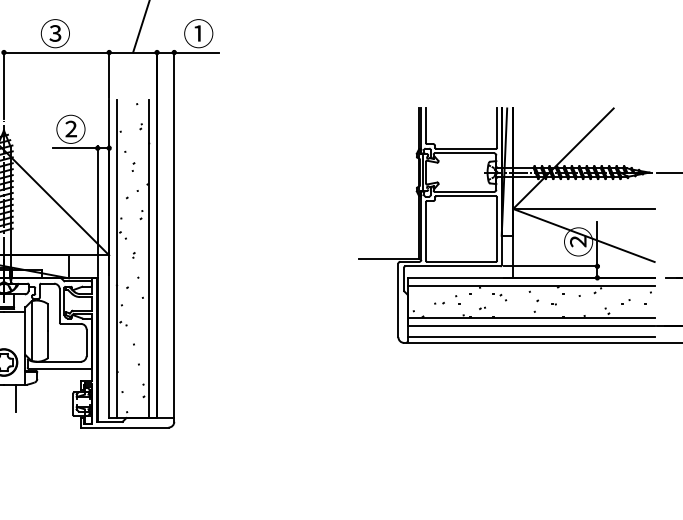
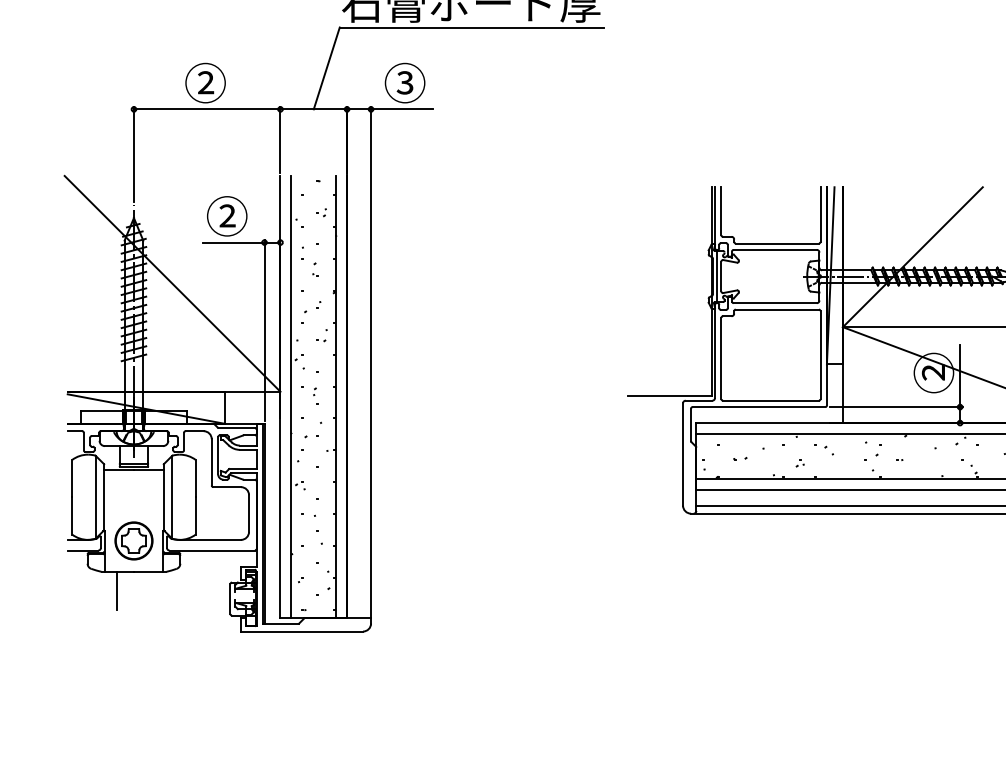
text: (55, 33) -> (205, 83), ③ -> ②
text: (198, 33) -> (404, 82), ① -> ③
line: (16, 398) -> (151, 590), removed

